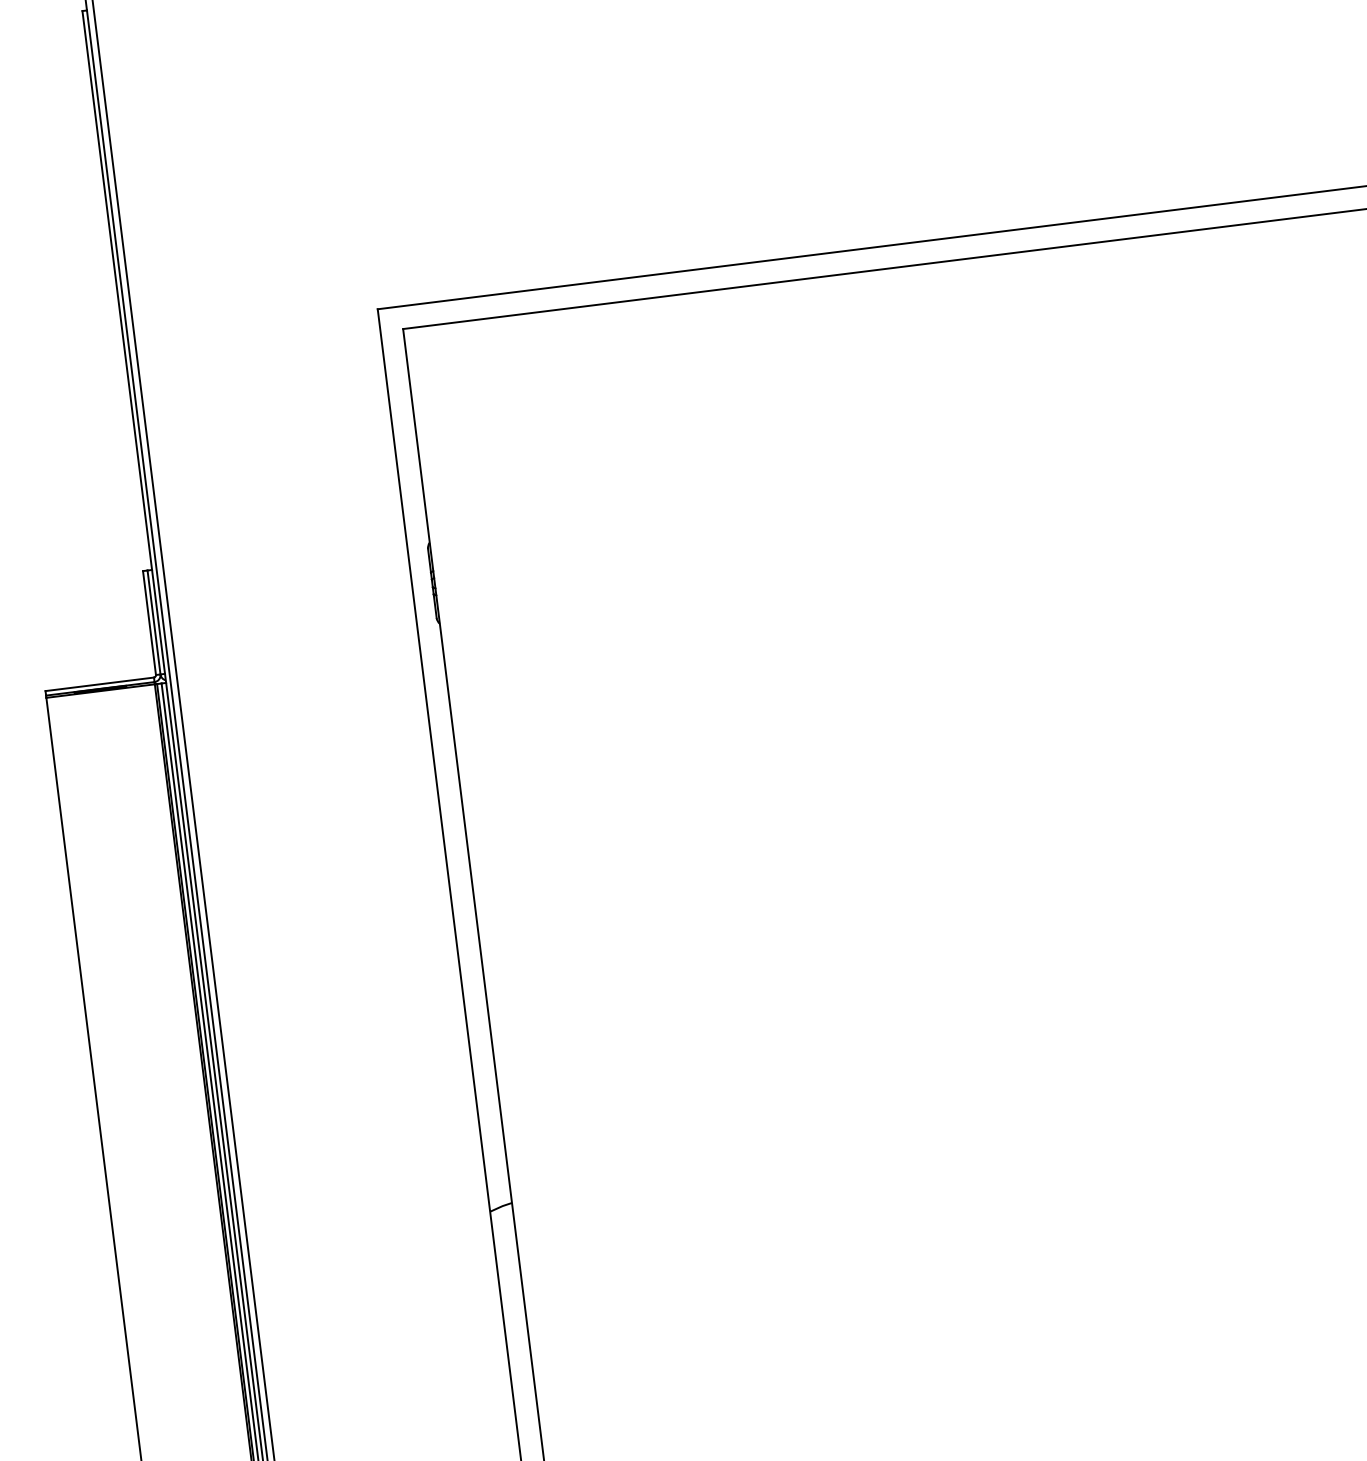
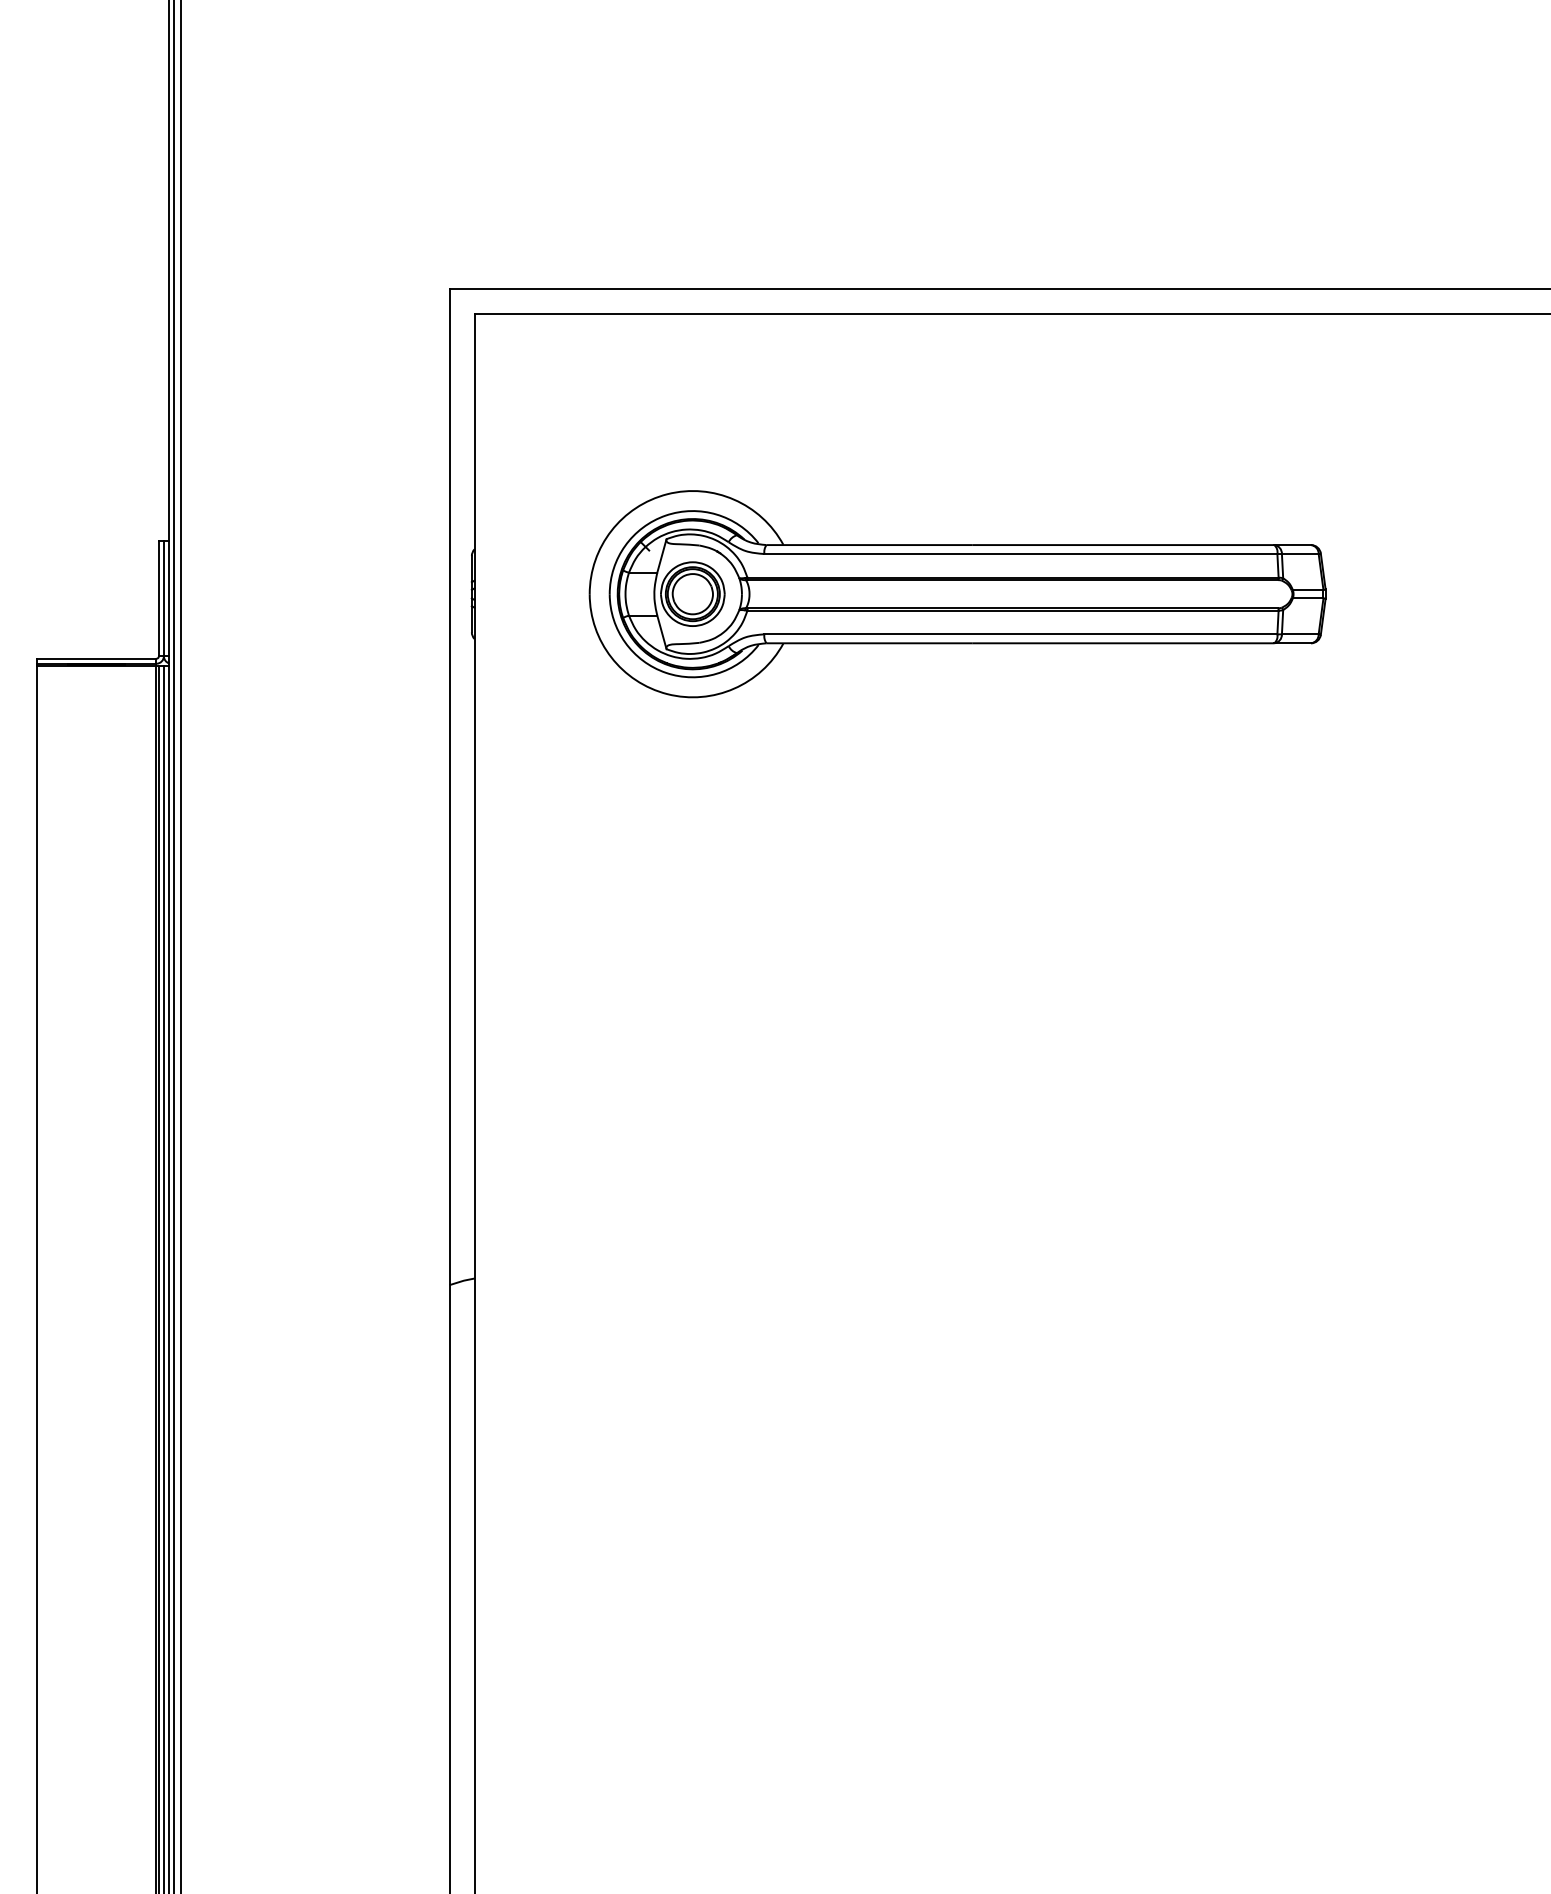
part: (872, 529) -> (957, 594), added

